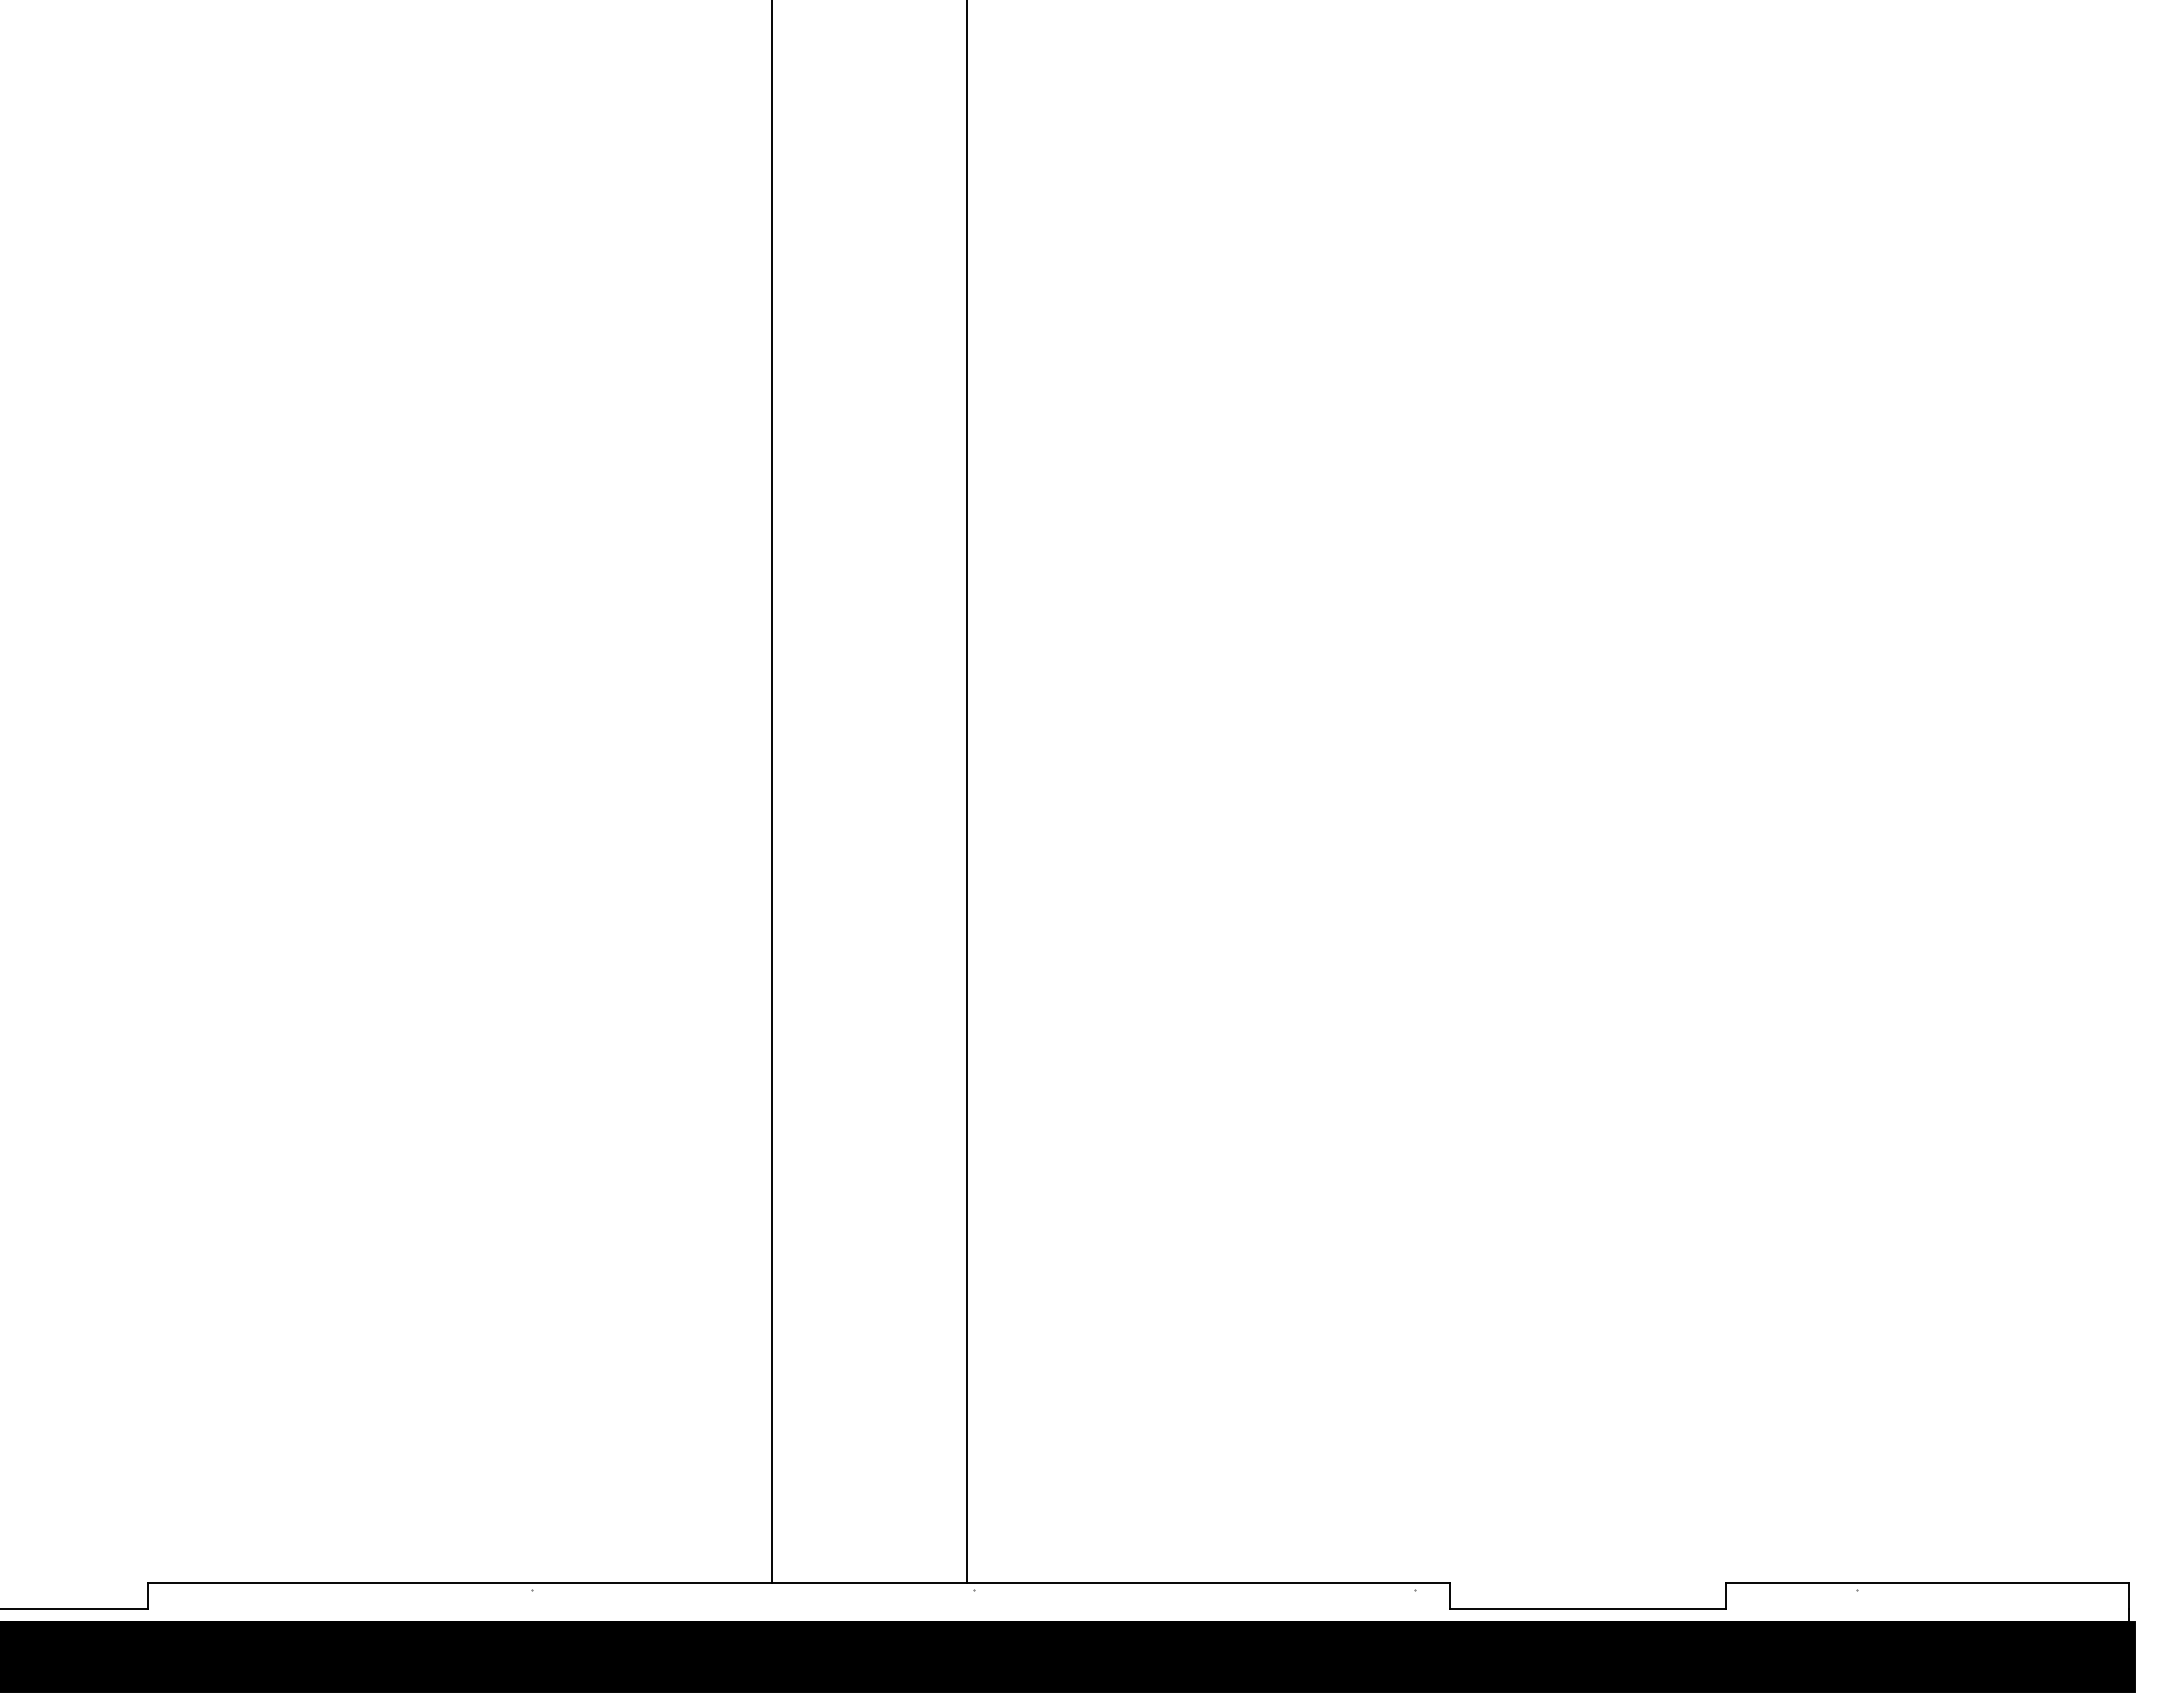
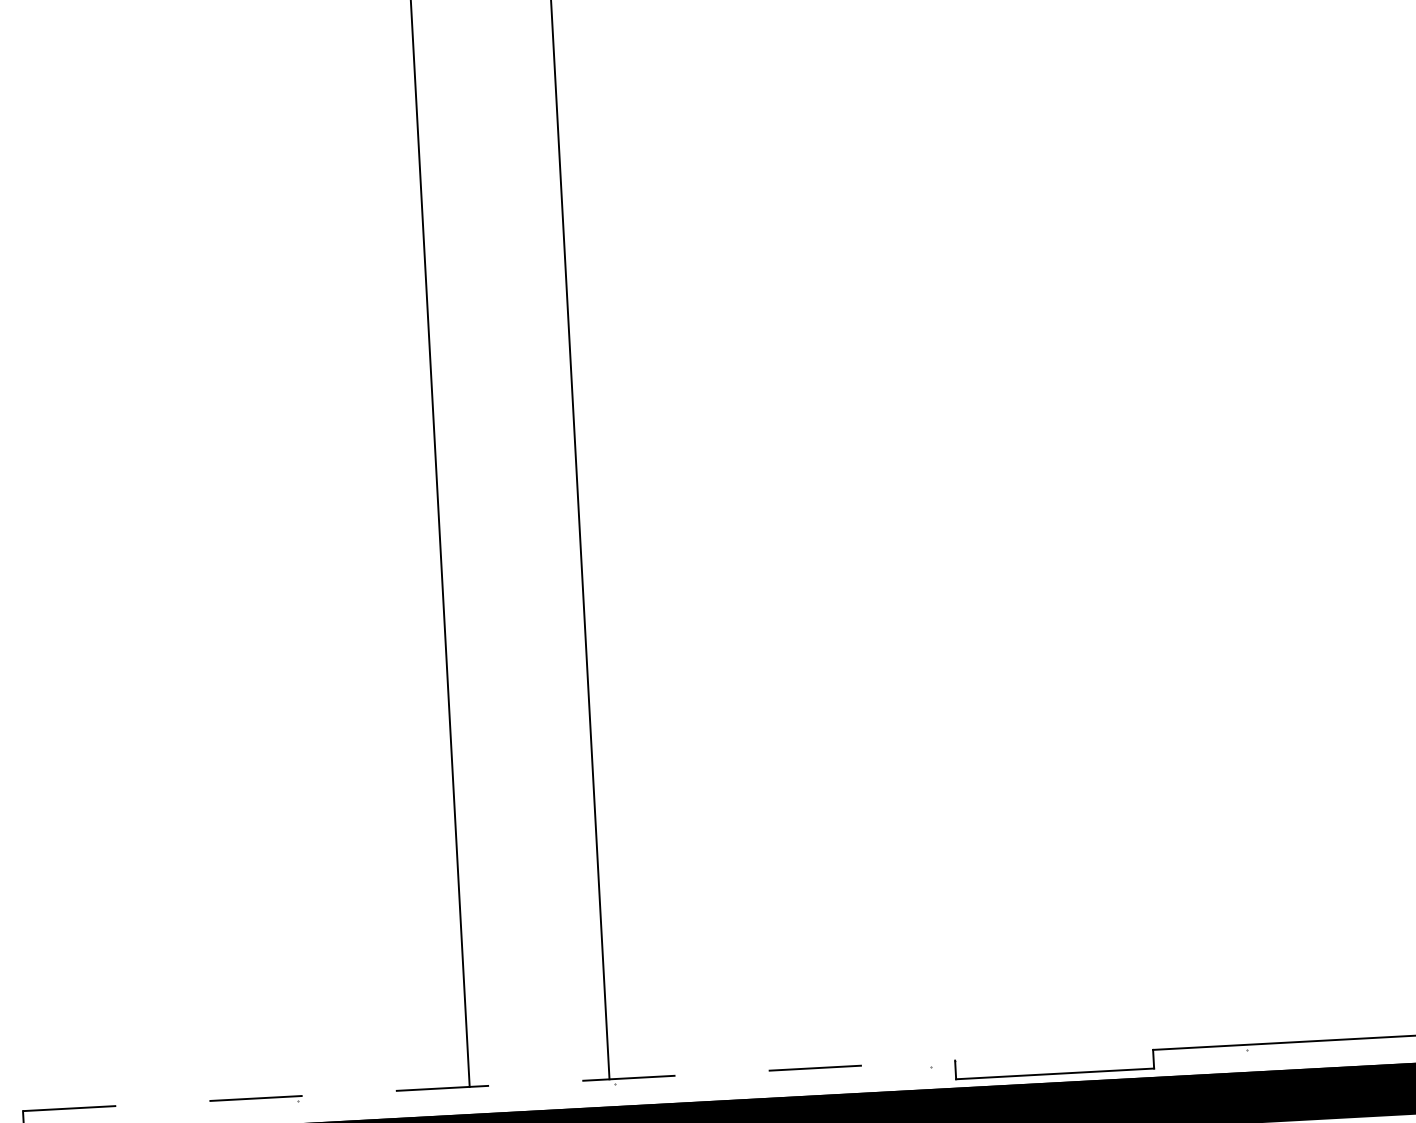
line: (798, 1583) -> (488, 1085), solid -> dashed

